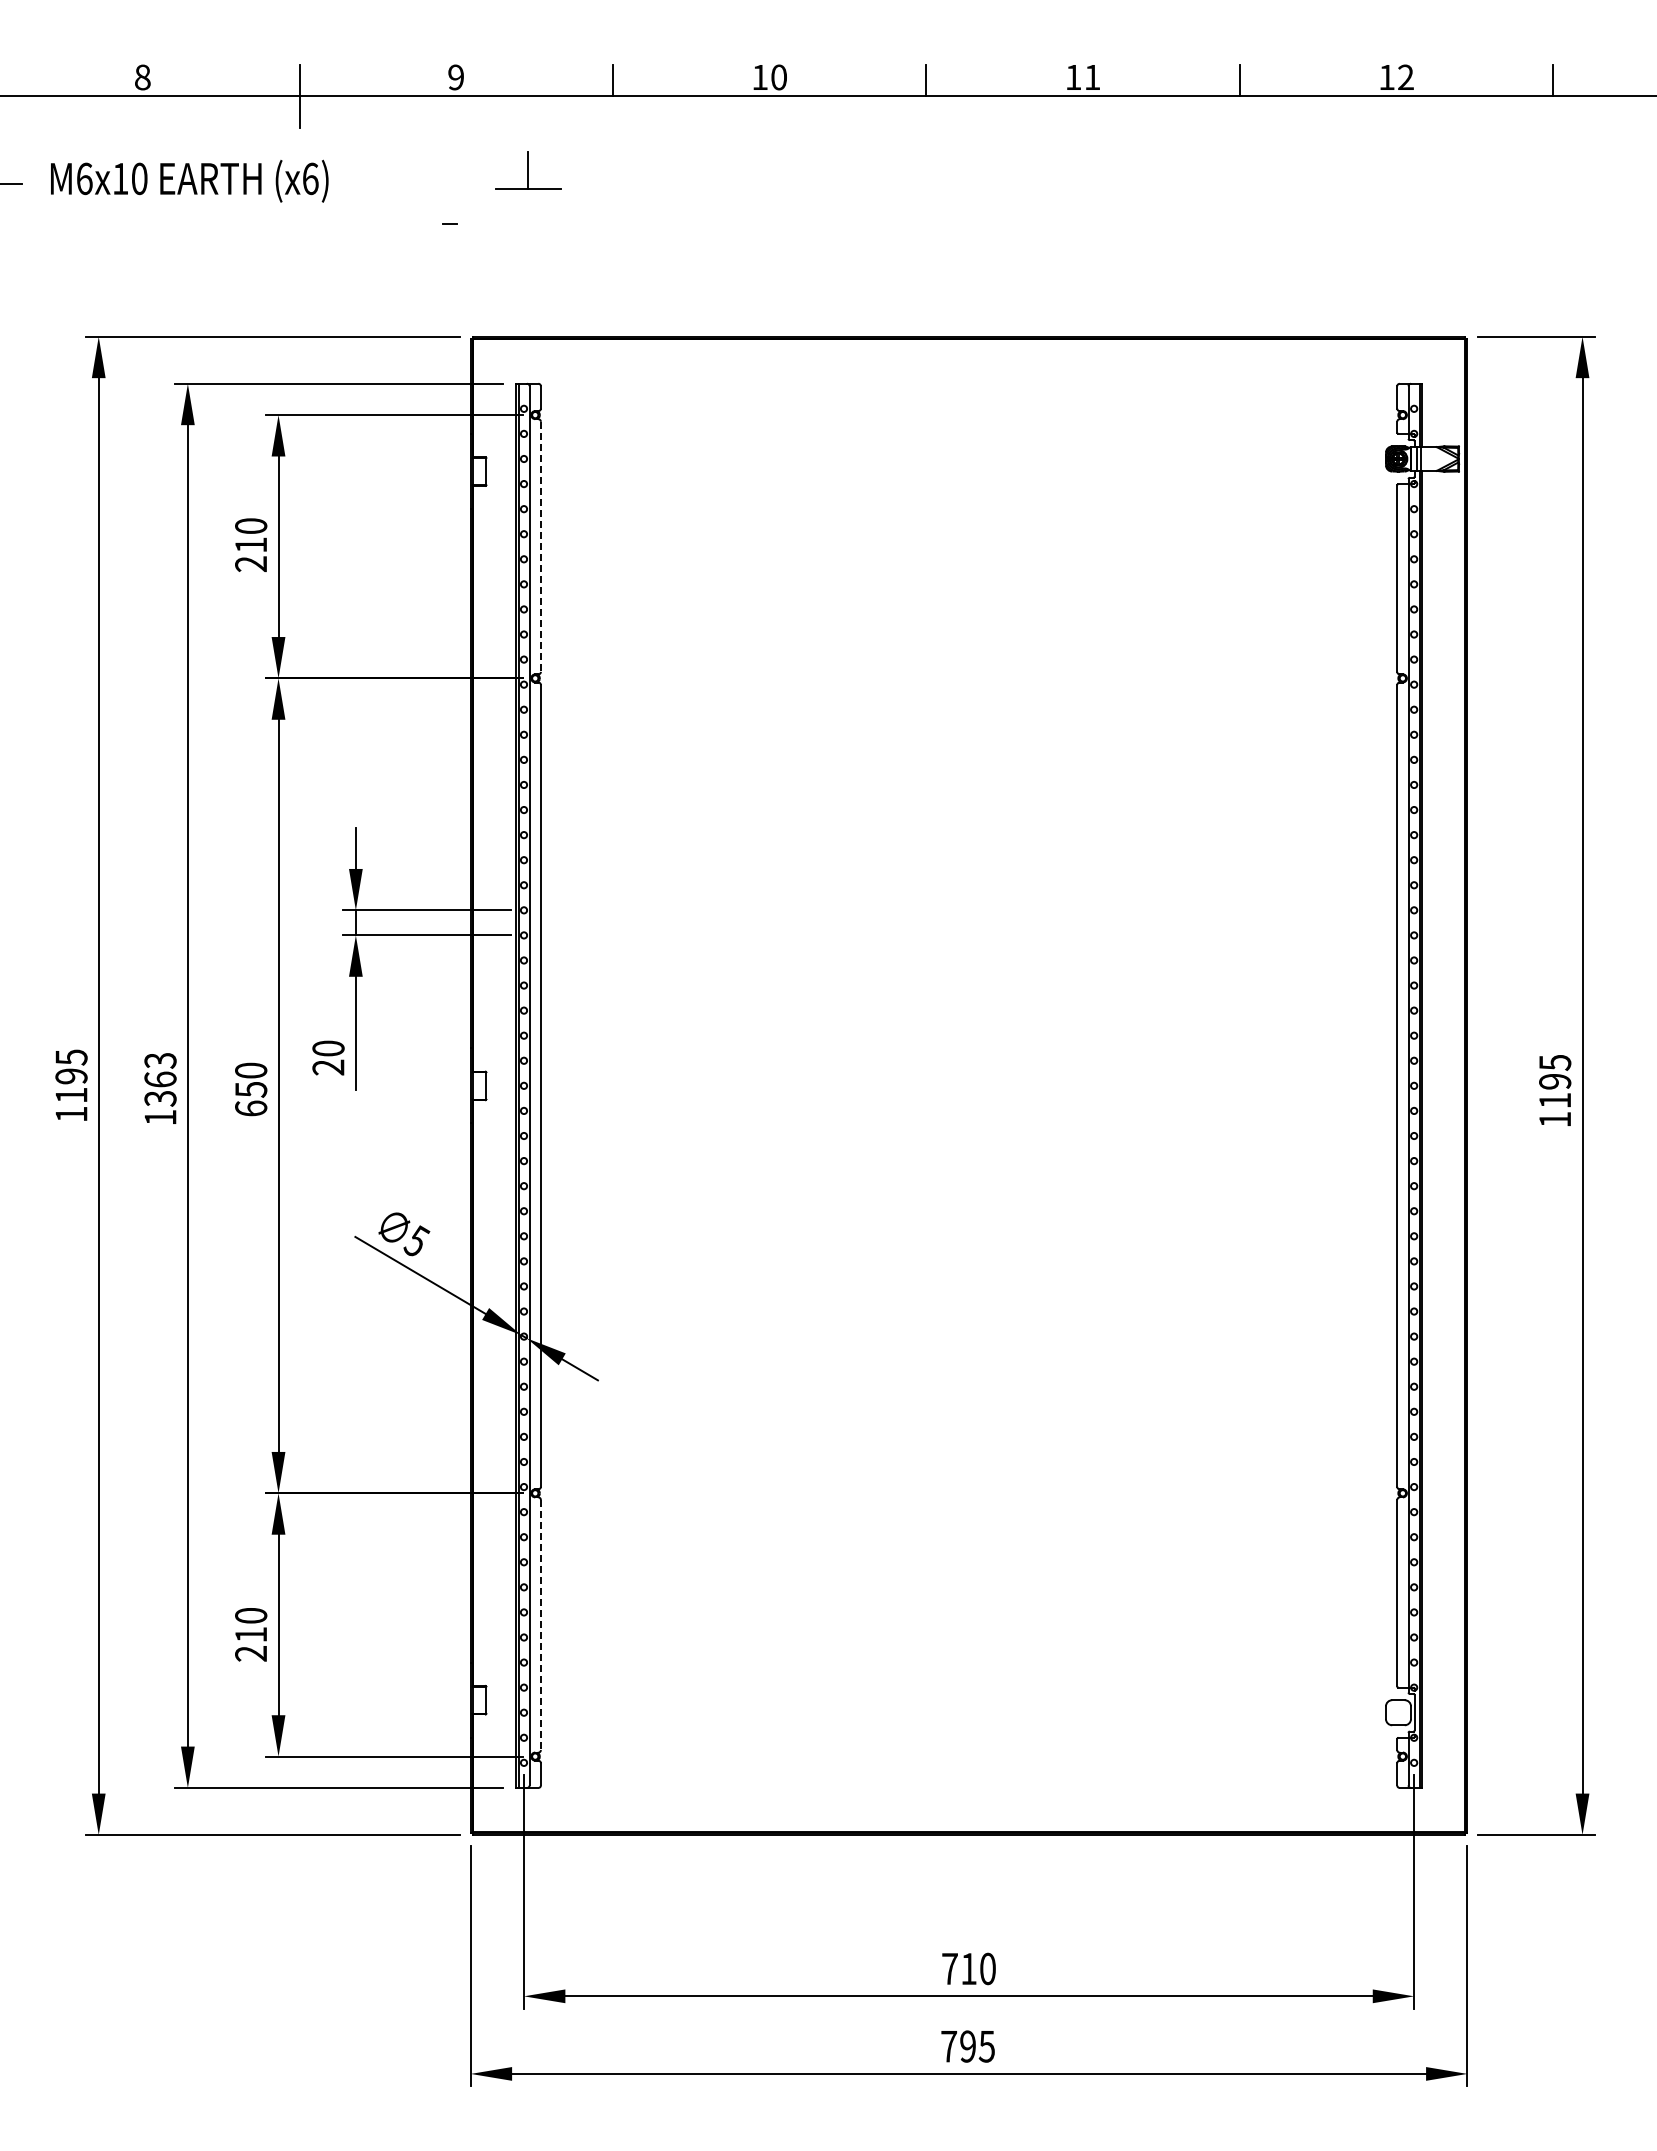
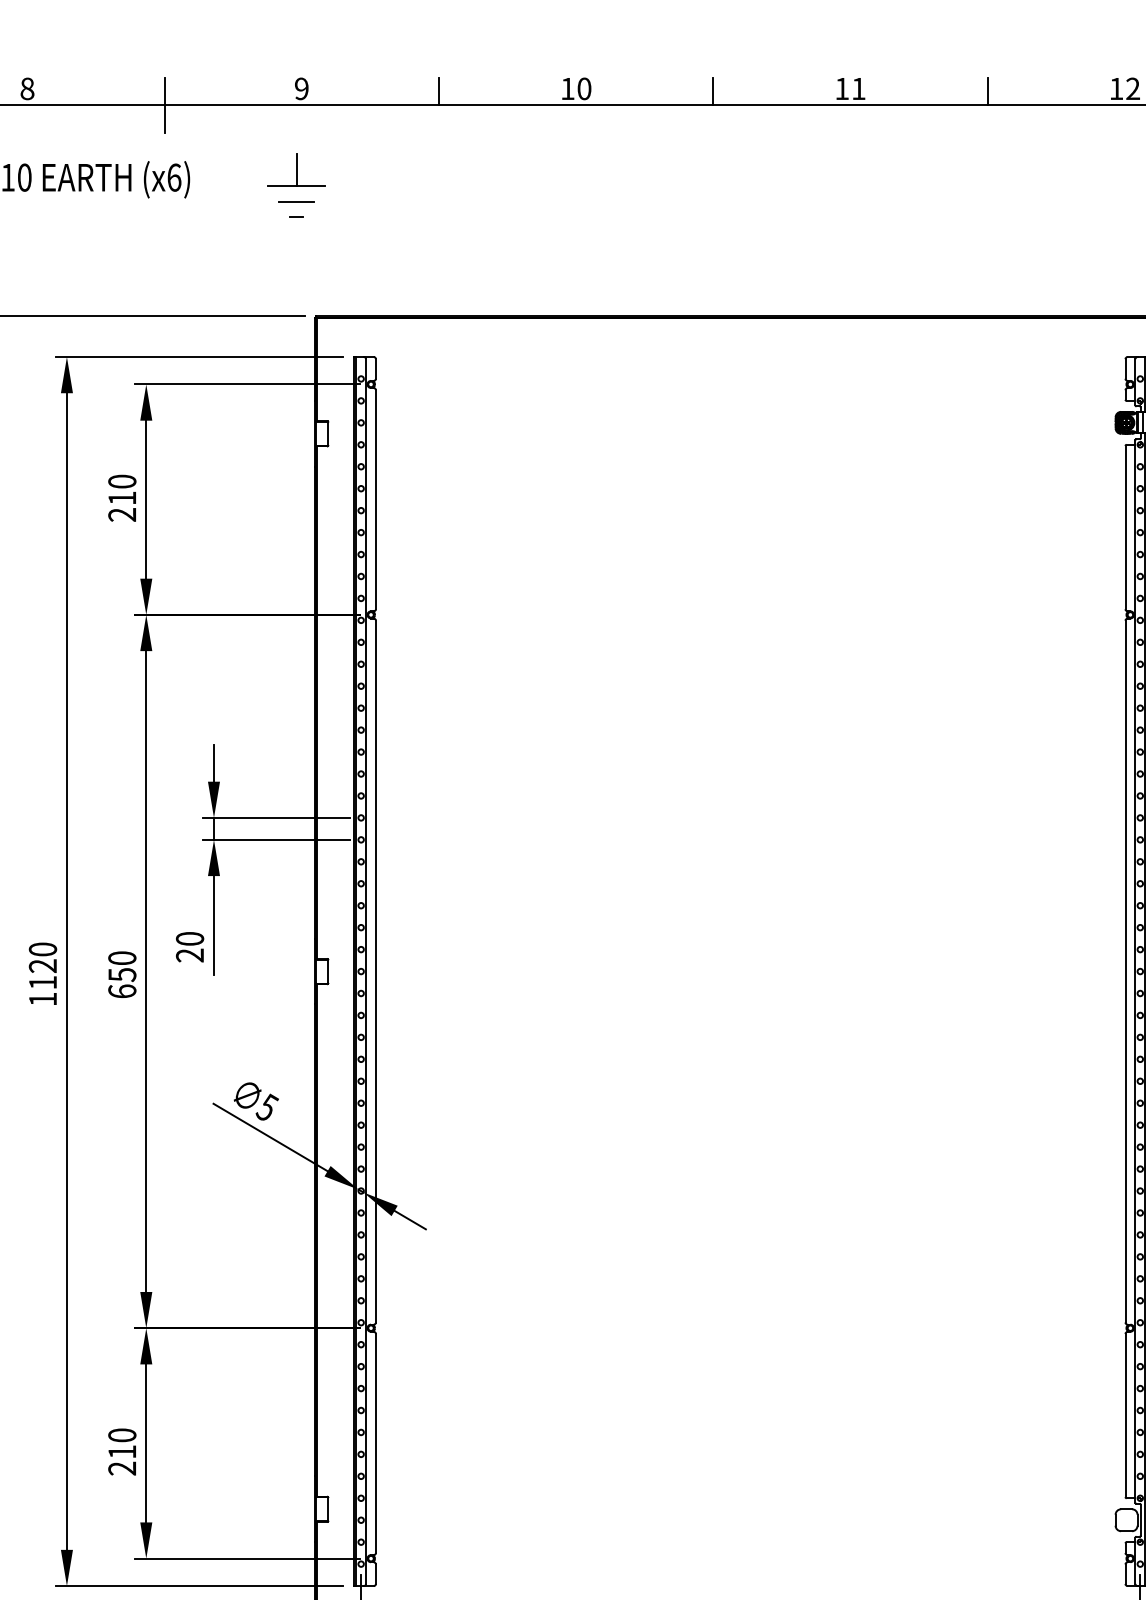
part: (528, 170) -> (296, 170), moved
line: (450, 206) -> (296, 201), added
line: (540, 547) -> (375, 500), dashed -> solid
text: (160, 1079) -> (42, 965), 1363 -> 1120
line: (540, 1625) -> (375, 1443), dashed -> solid

